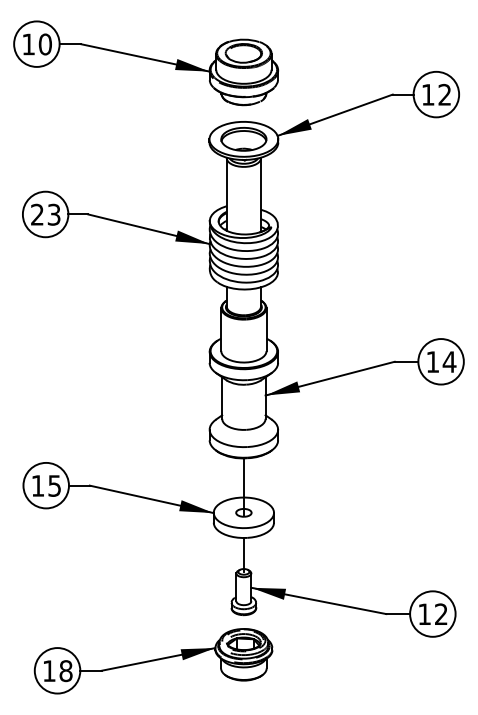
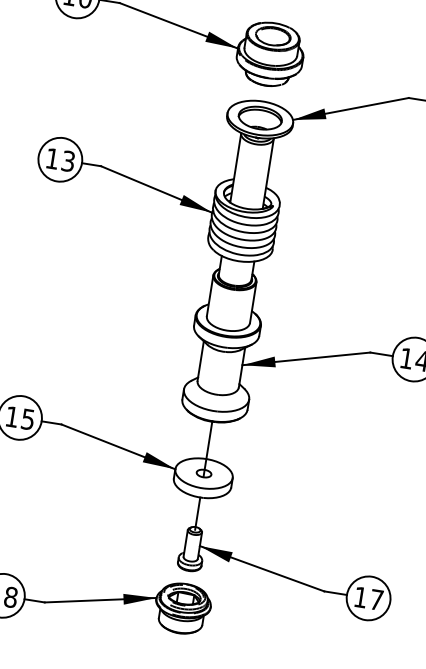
text: (37, 214) -> (52, 158), 23 -> 13
text: (441, 613) -> (376, 599), 12 -> 17

